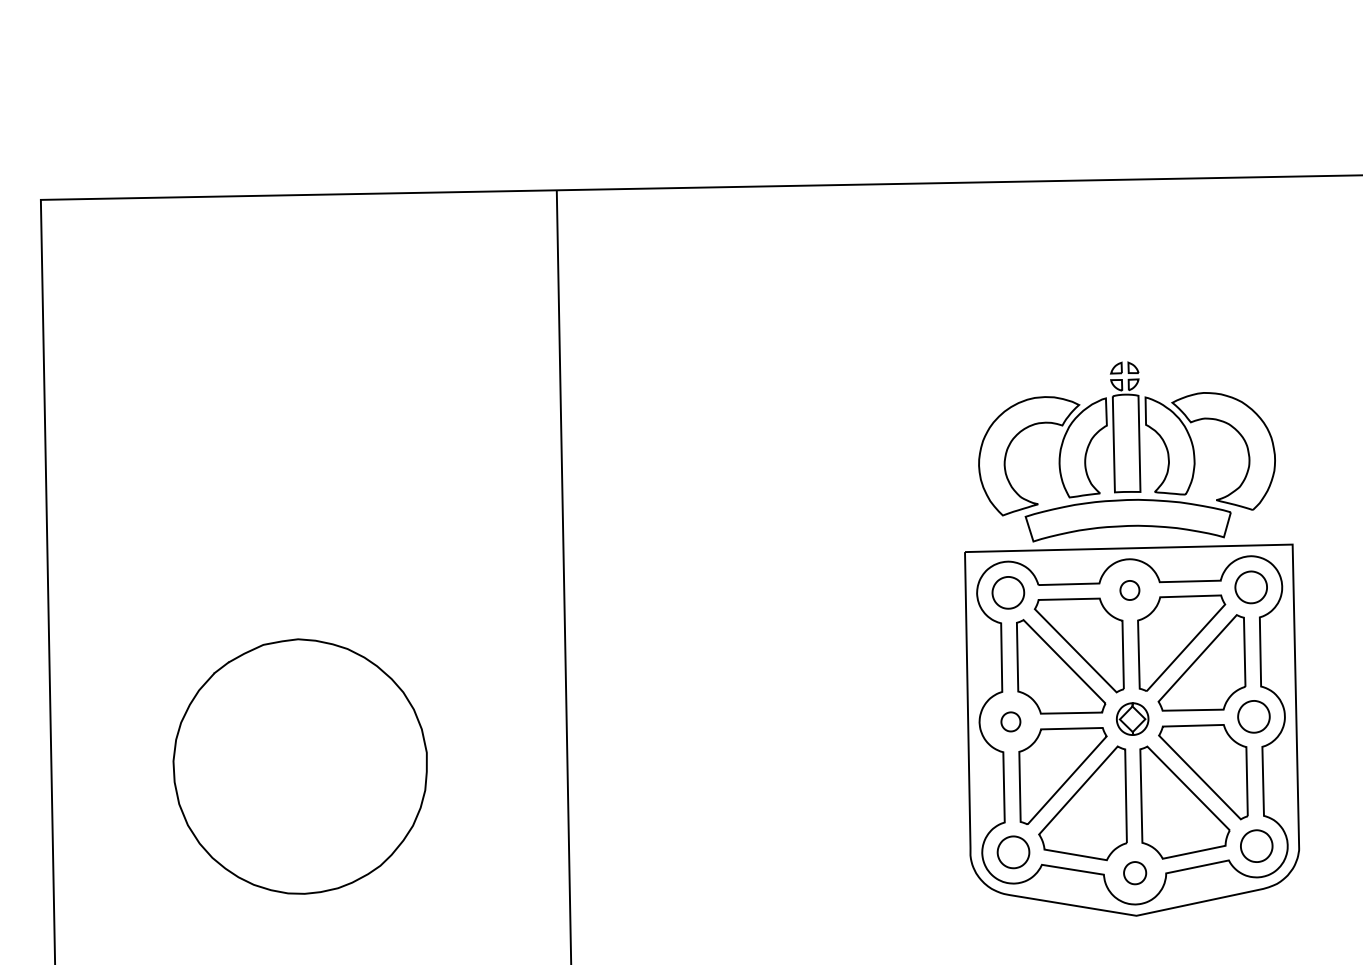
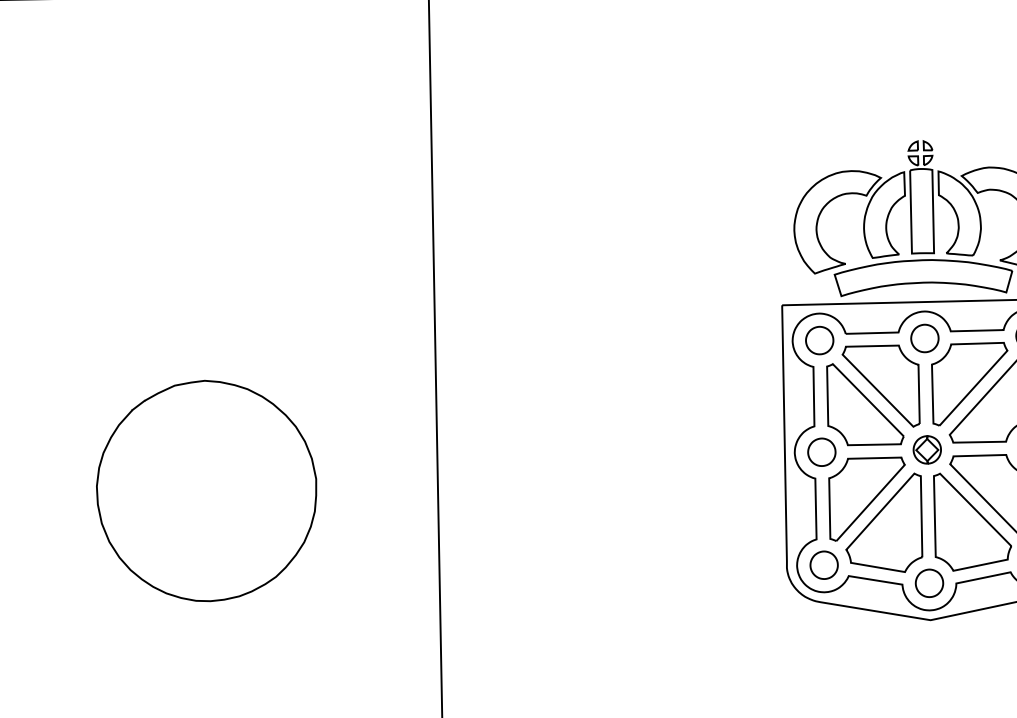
part: (1129, 590) -> (924, 338), size x1.67
part: (1010, 721) -> (821, 451), size x1.67
part: (1134, 872) -> (928, 582), size x1.43

